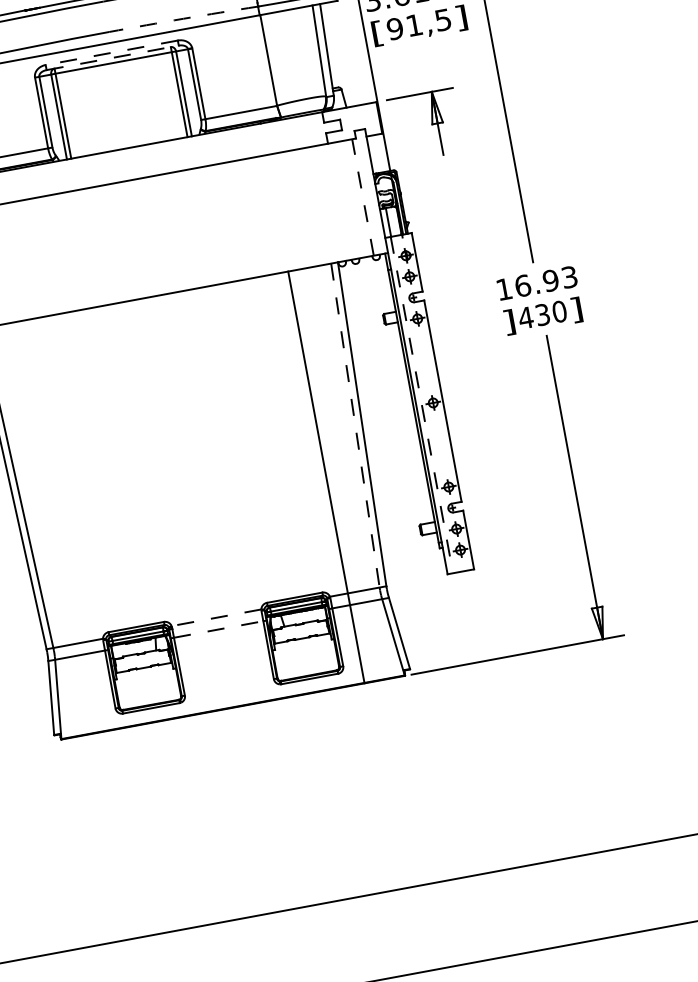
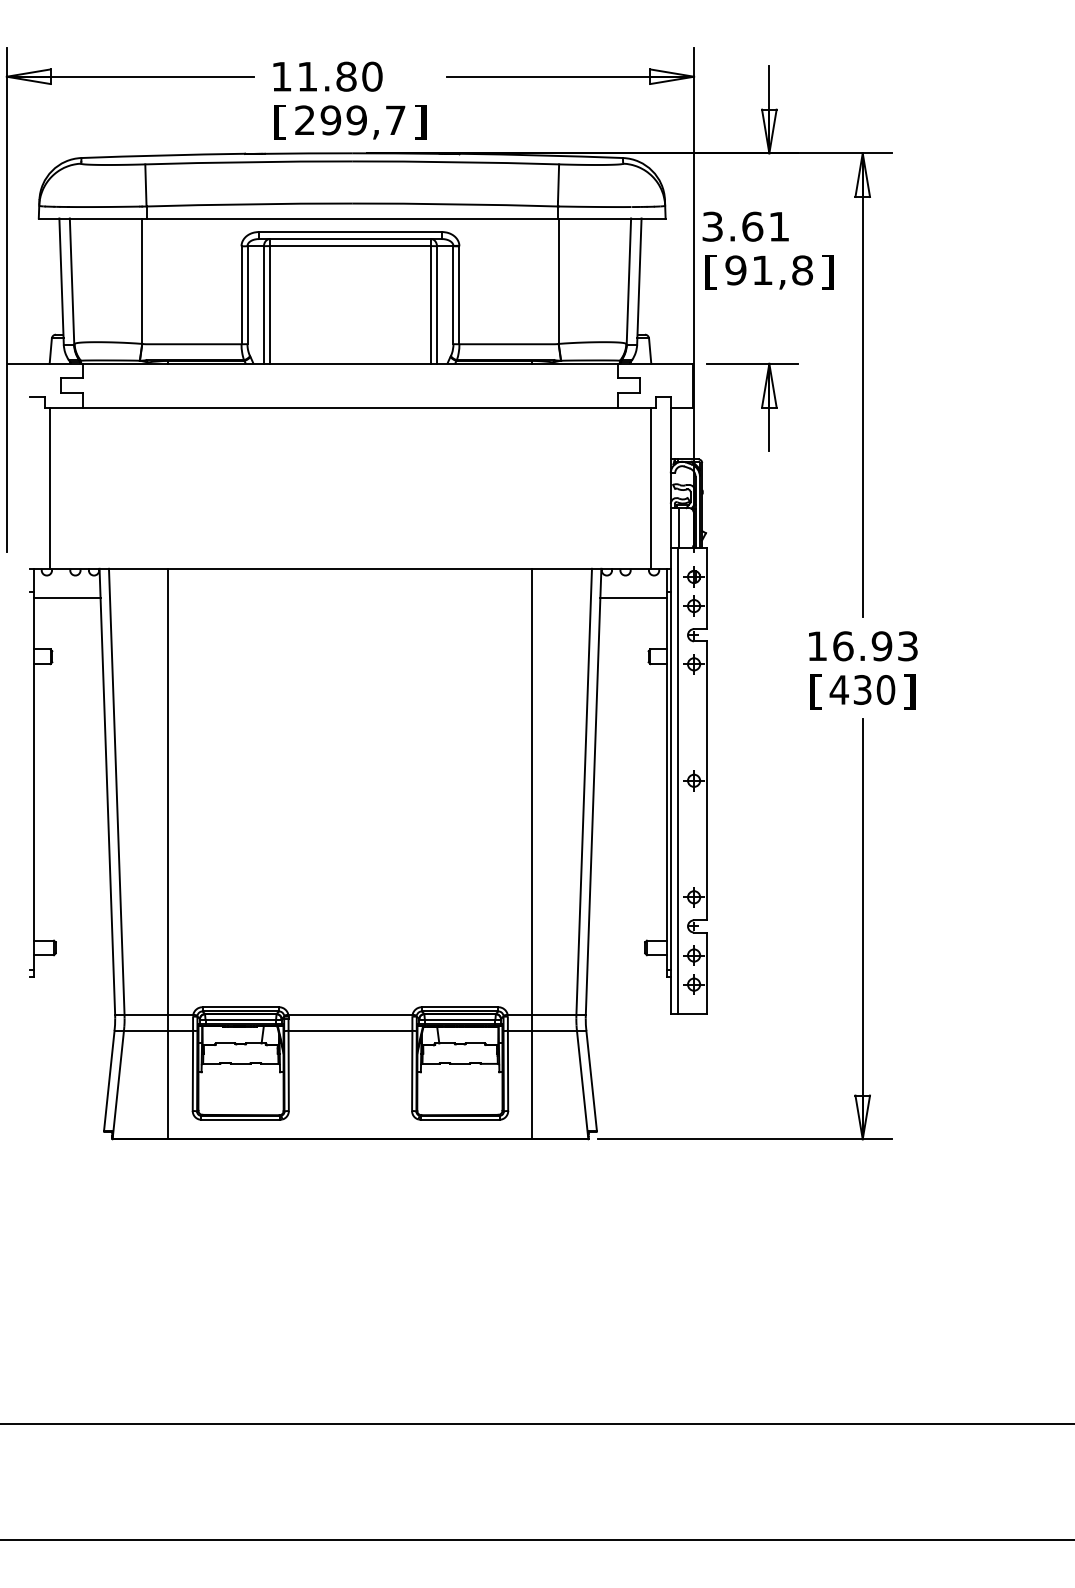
arc: (183, 18) -> (455, 204), dashed -> solid
text: (443, 20) -> (802, 270), 91,5 -> 91,8
line: (111, 53) -> (350, 232), dashed -> solid
line: (112, 58) -> (350, 239), dashed -> solid
line: (362, 197) -> (650, 488), dashed -> solid
line: (364, 278) -> (633, 597), added
text: (509, 322) -> (816, 691), ] -> [
line: (421, 404) -> (678, 780), dashed -> solid
line: (355, 426) -> (584, 792), dashed -> solid
line: (63, 525) -> (168, 853), added
line: (215, 617) -> (349, 1014), dashed -> solid
line: (218, 629) -> (350, 1030), dashed -> solid

